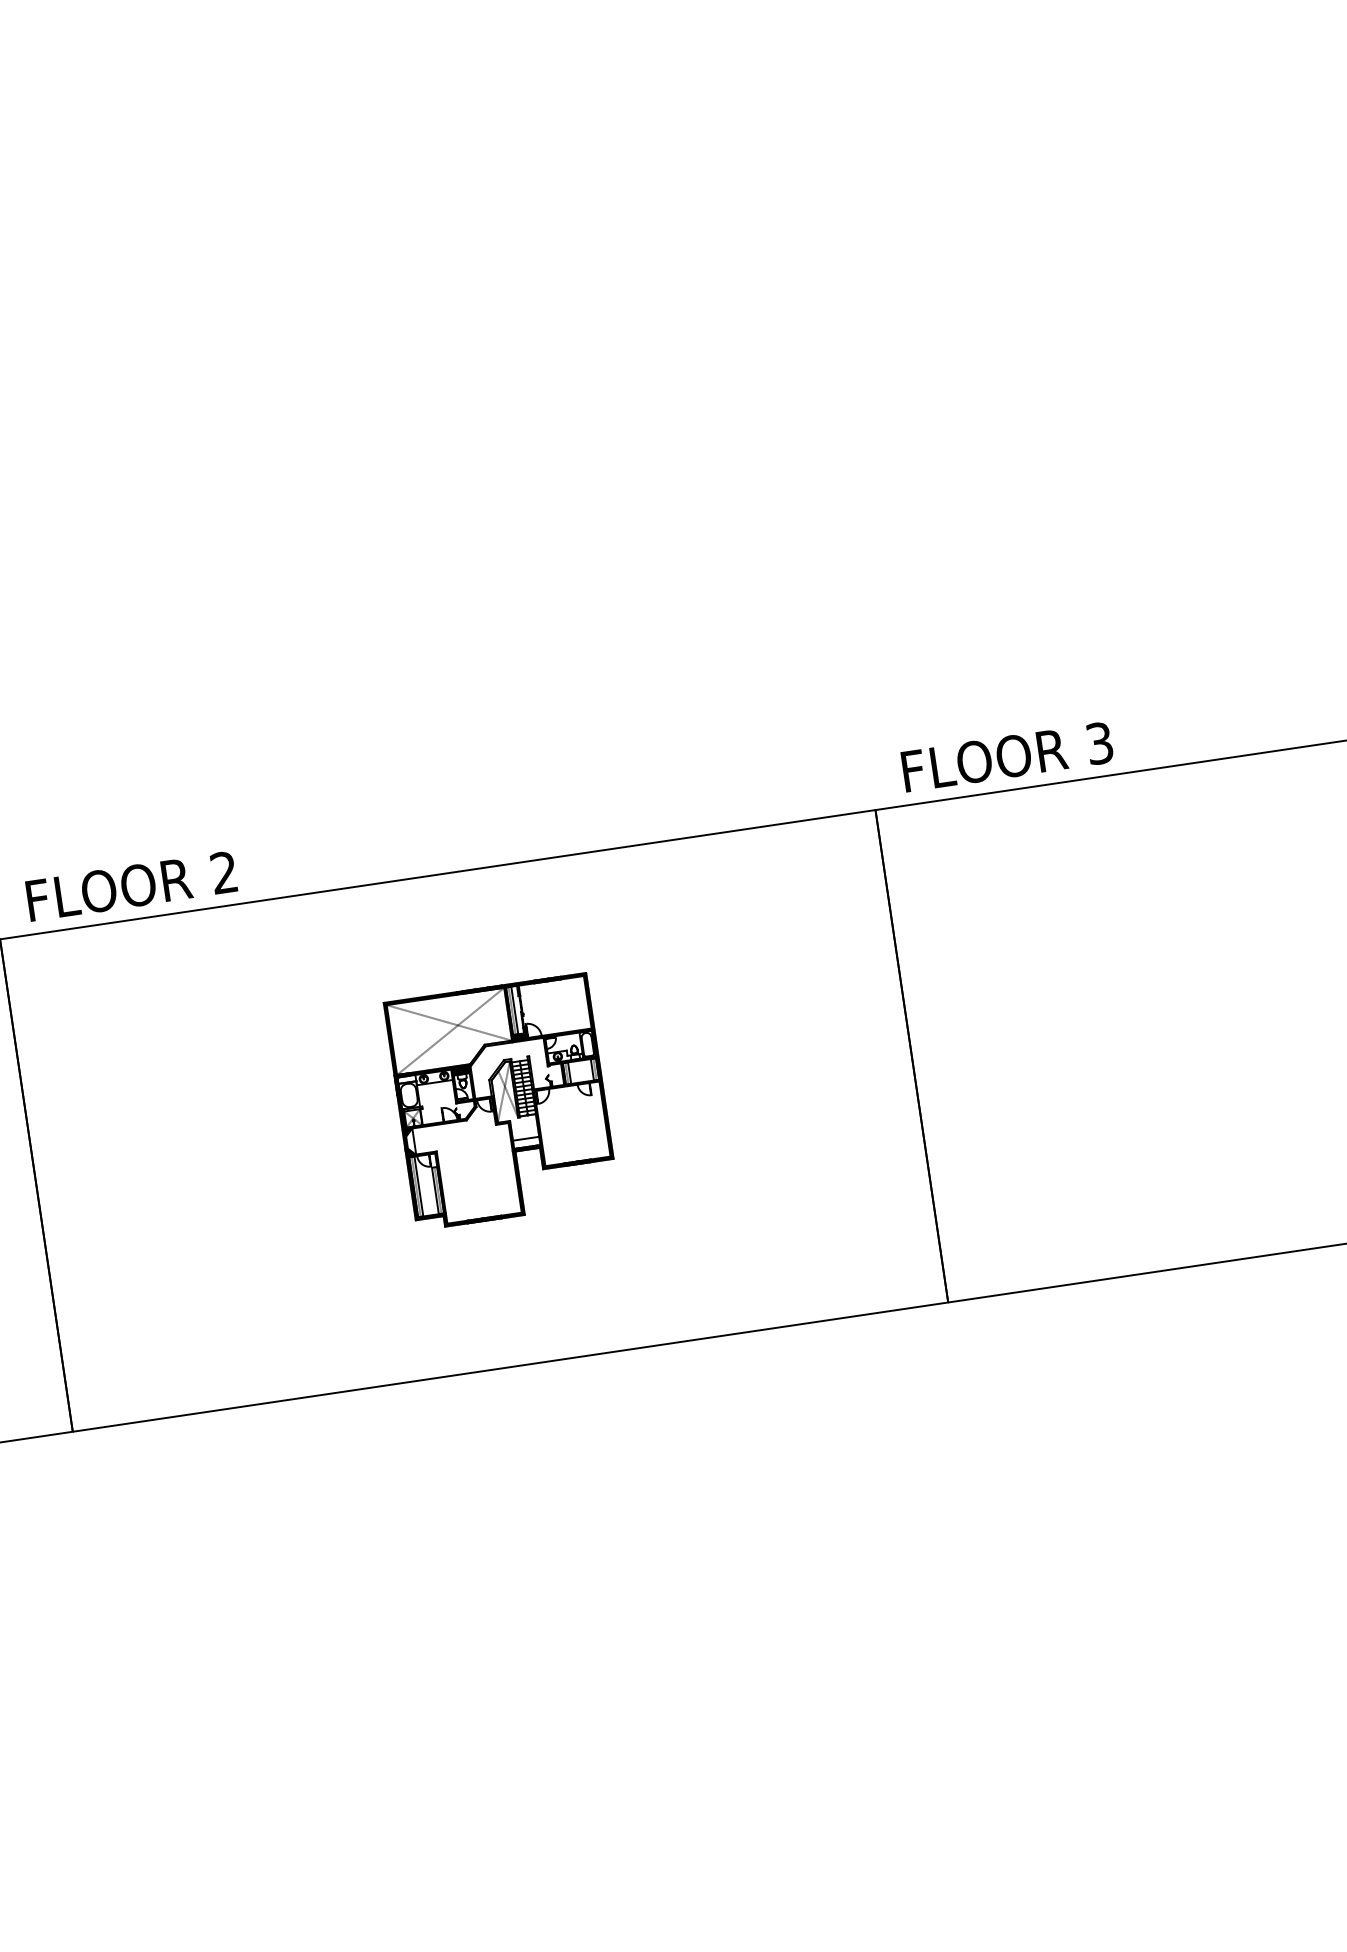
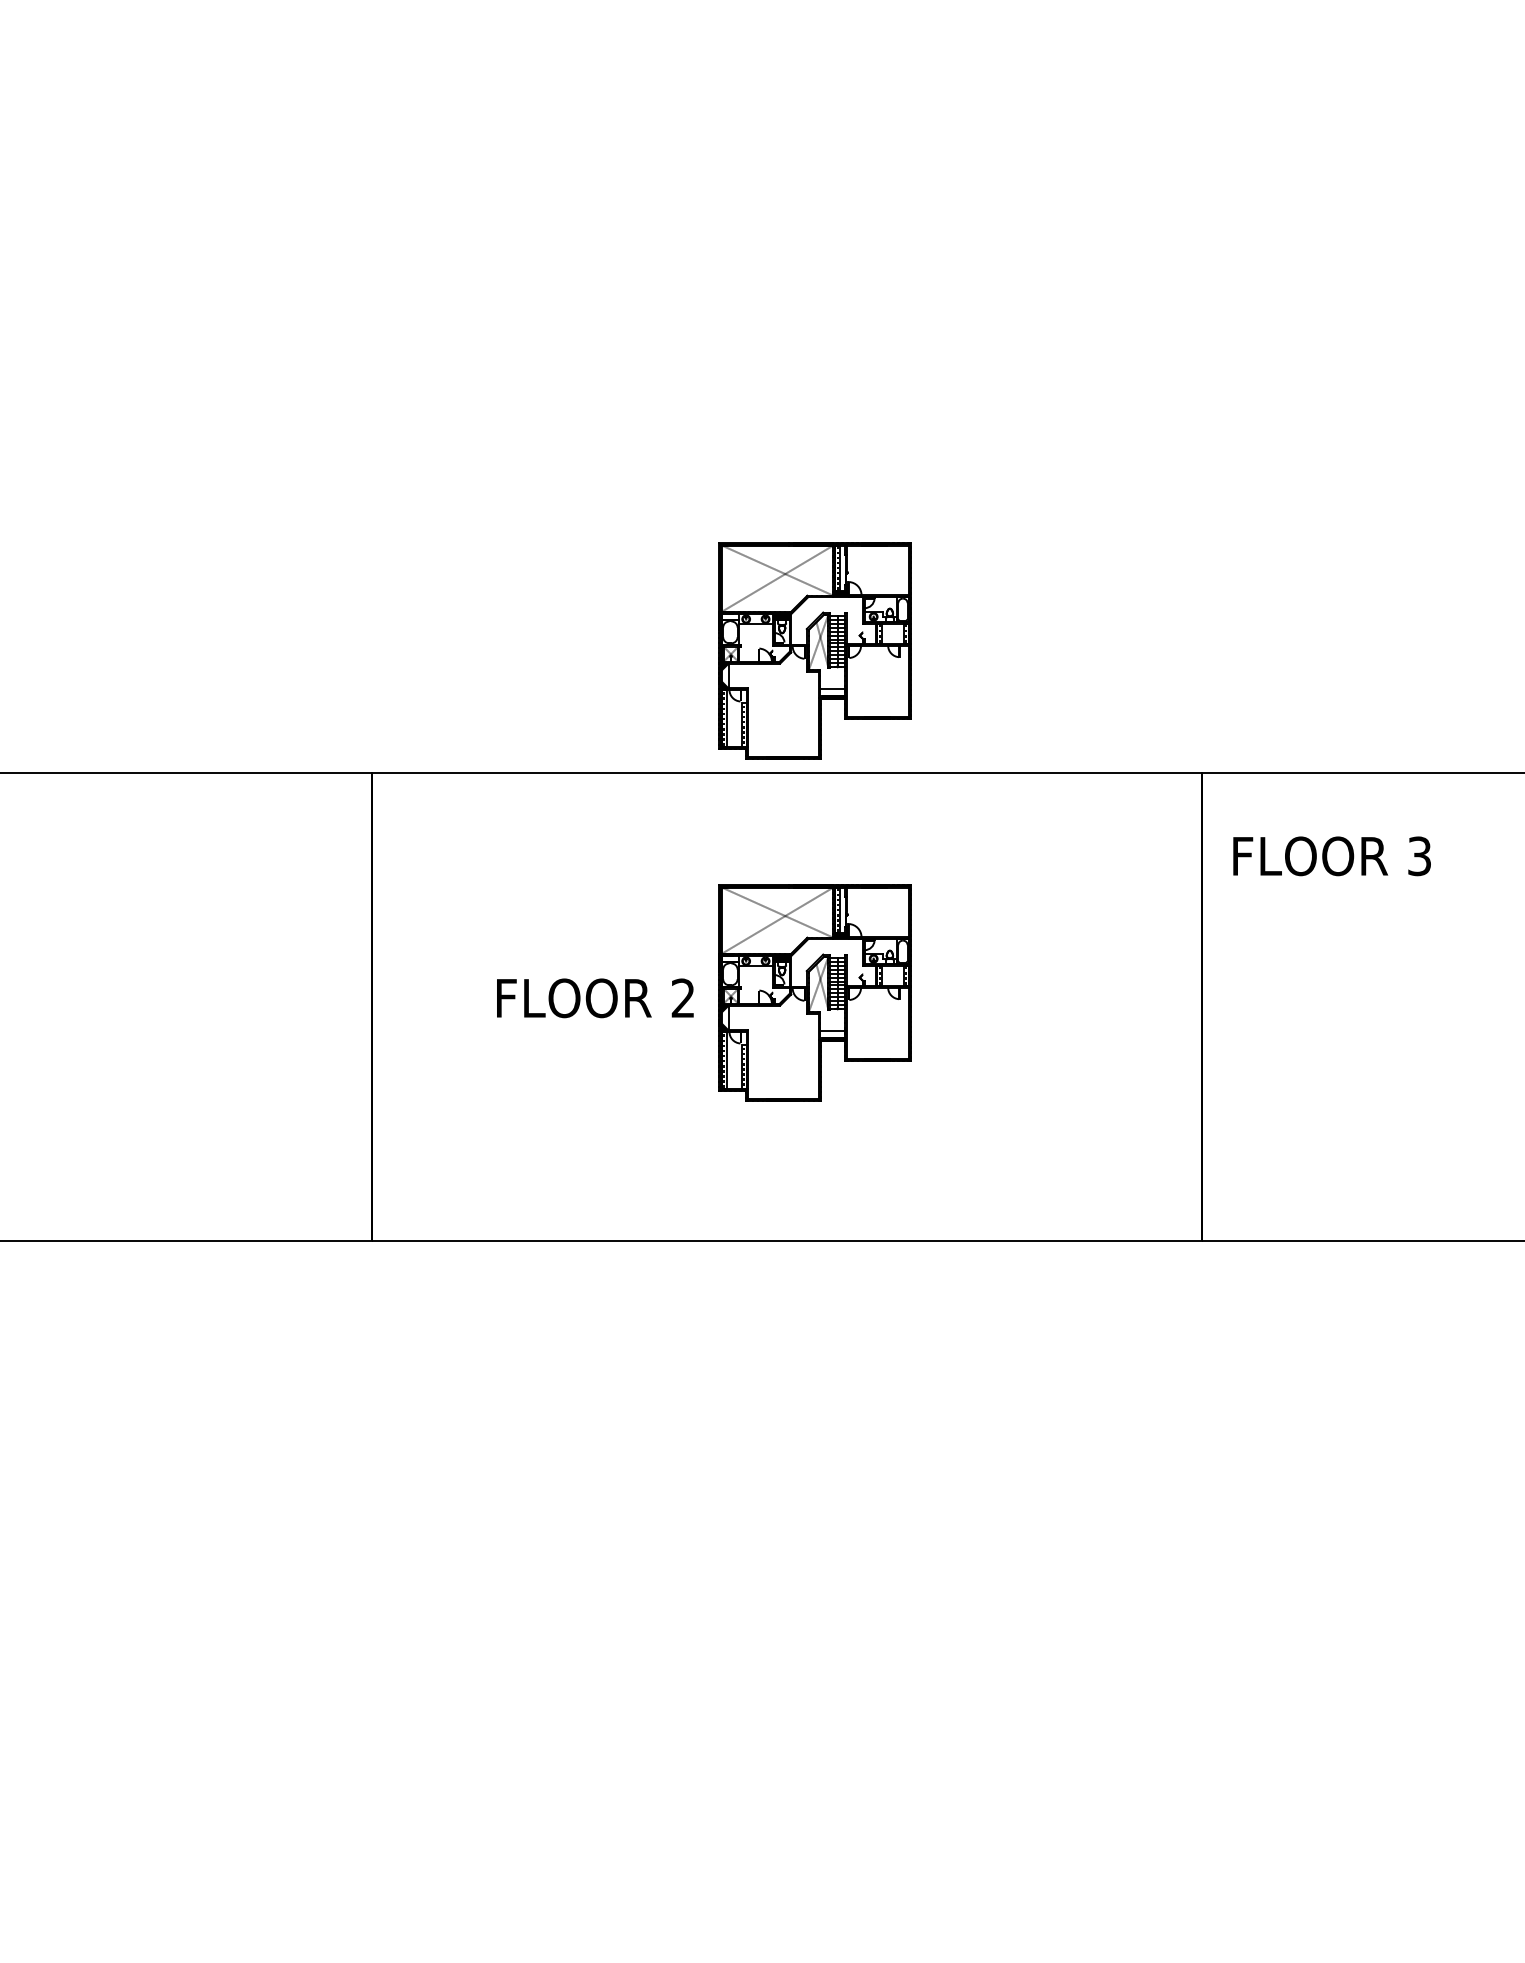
part: (447, 740) -> (814, 650), added
text: (1006, 757) -> (1331, 856), moved
text: (131, 886) -> (595, 998), moved

